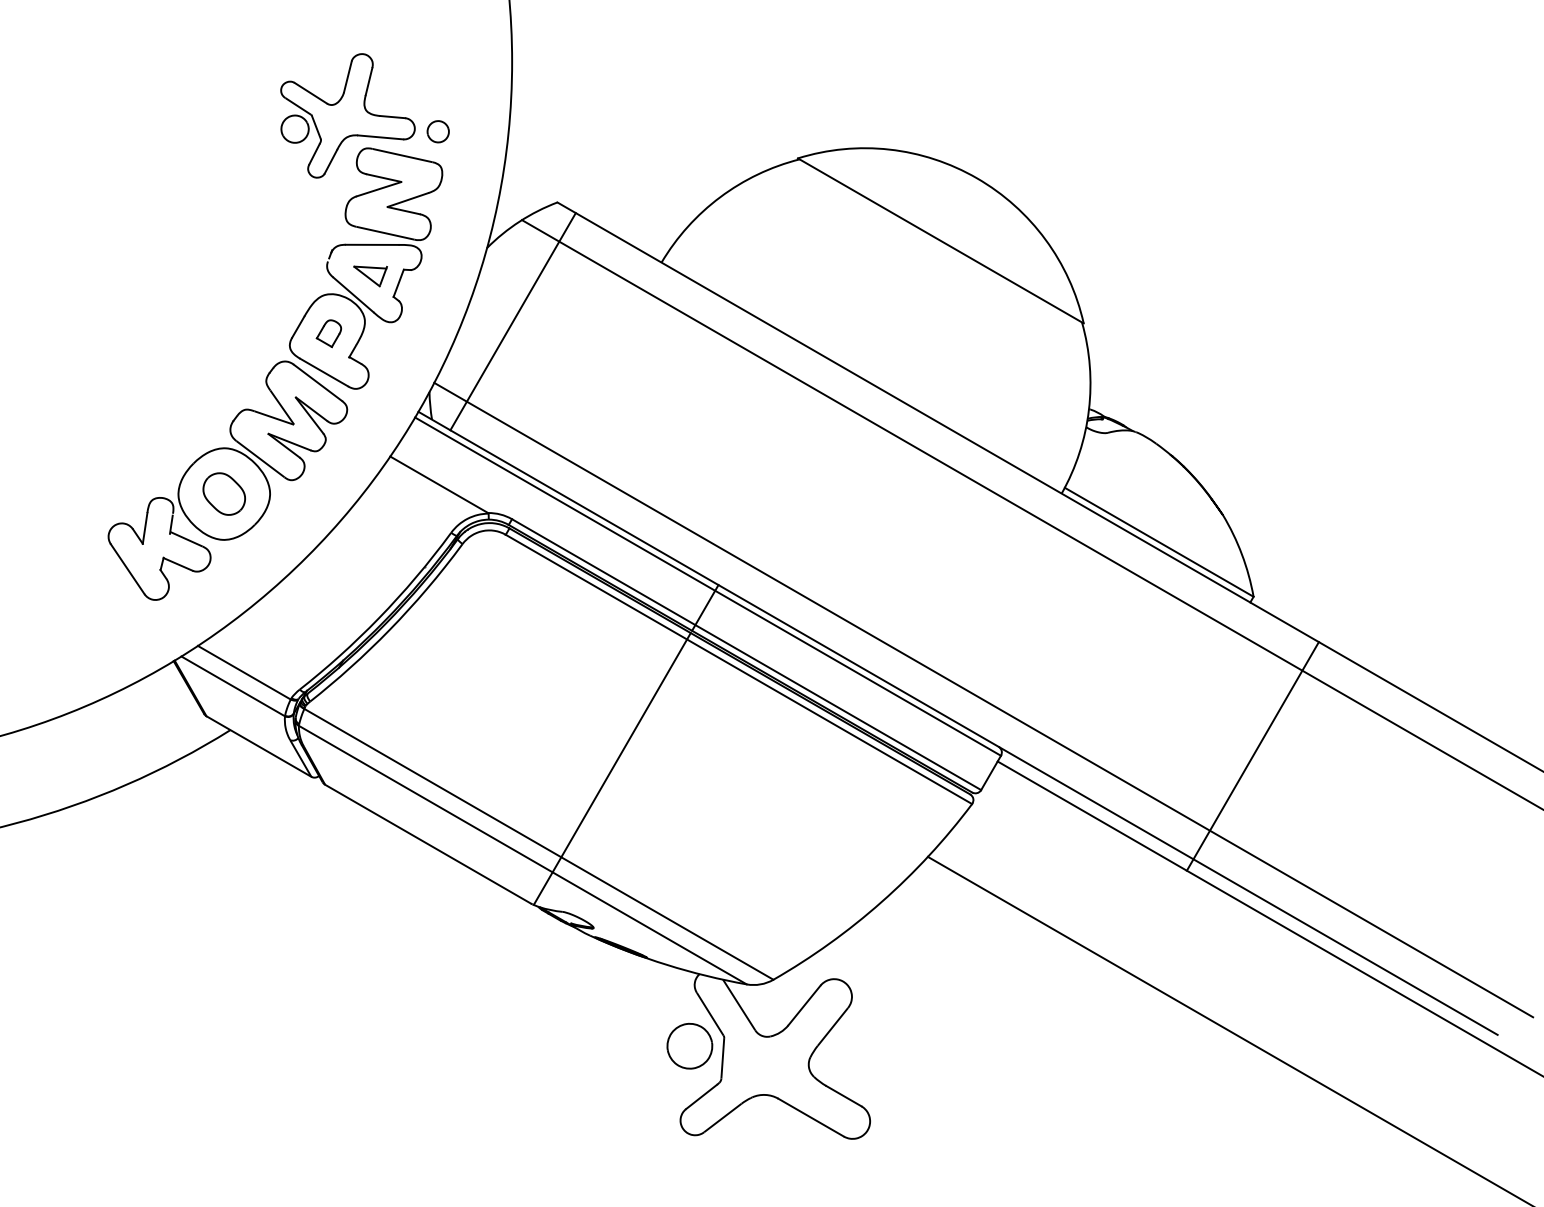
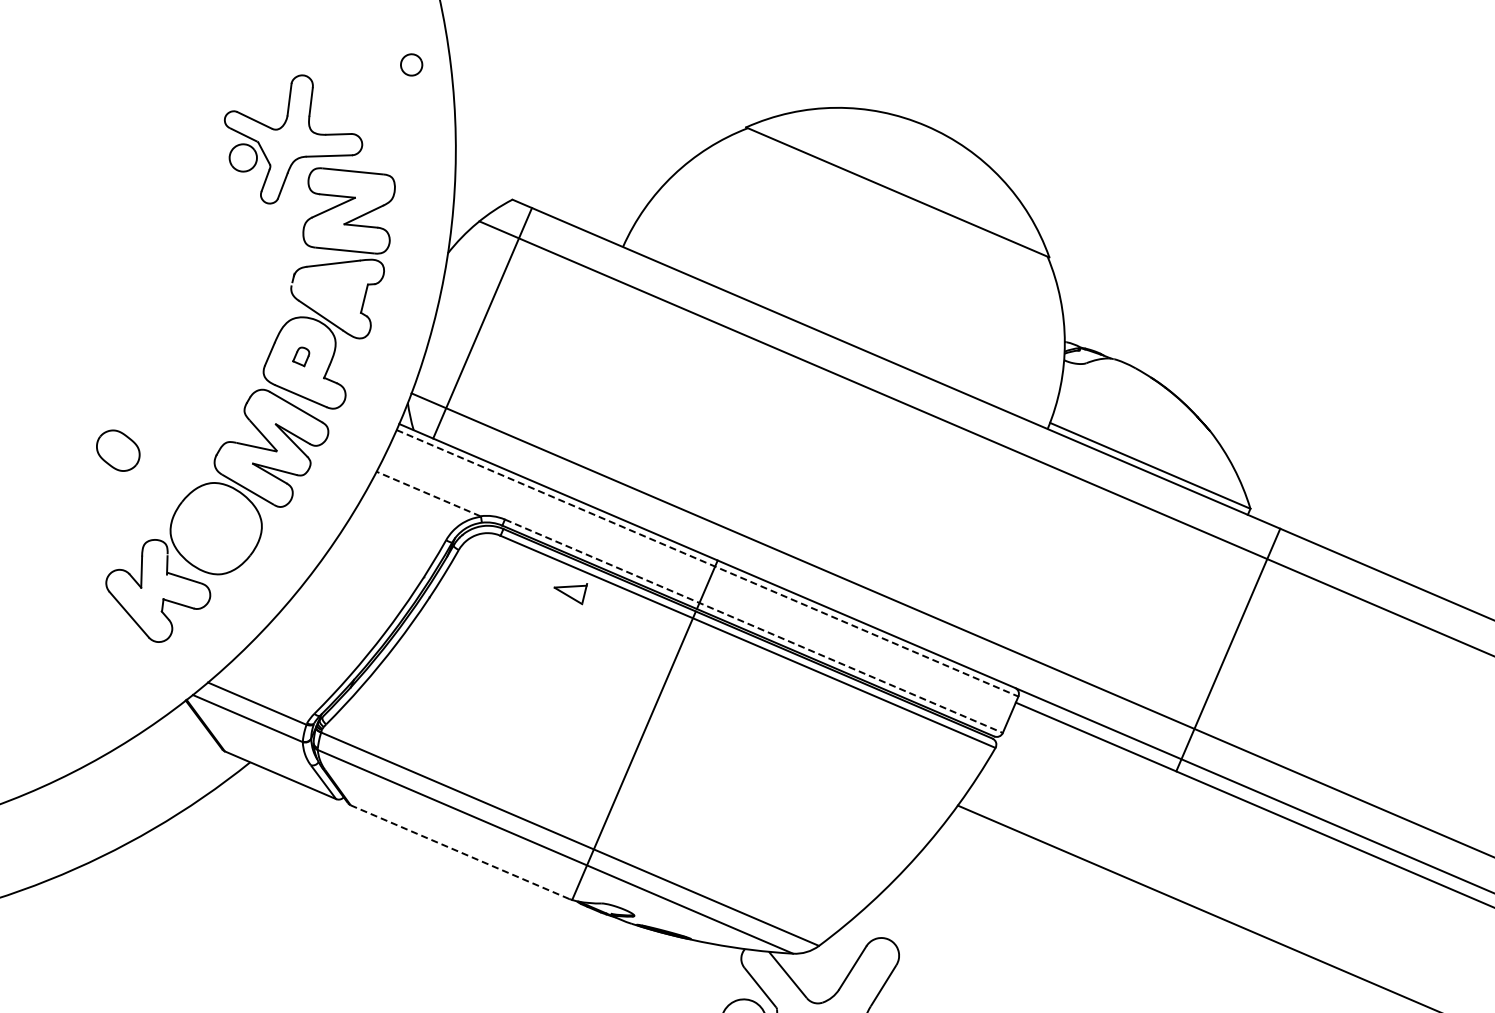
part: (437, 131) -> (410, 64), moved
part: (370, 276) -> (571, 595), moved
part: (328, 333) -> (300, 356), size x0.7
line: (439, 484) -> (428, 493), solid -> dashed
part: (223, 493) -> (117, 450), moved
line: (708, 586) -> (707, 563), solid -> dashed
line: (746, 654) -> (753, 626), solid -> dashed
line: (1252, 756) -> (1227, 650), moved
line: (428, 844) -> (460, 852), solid -> dashed

